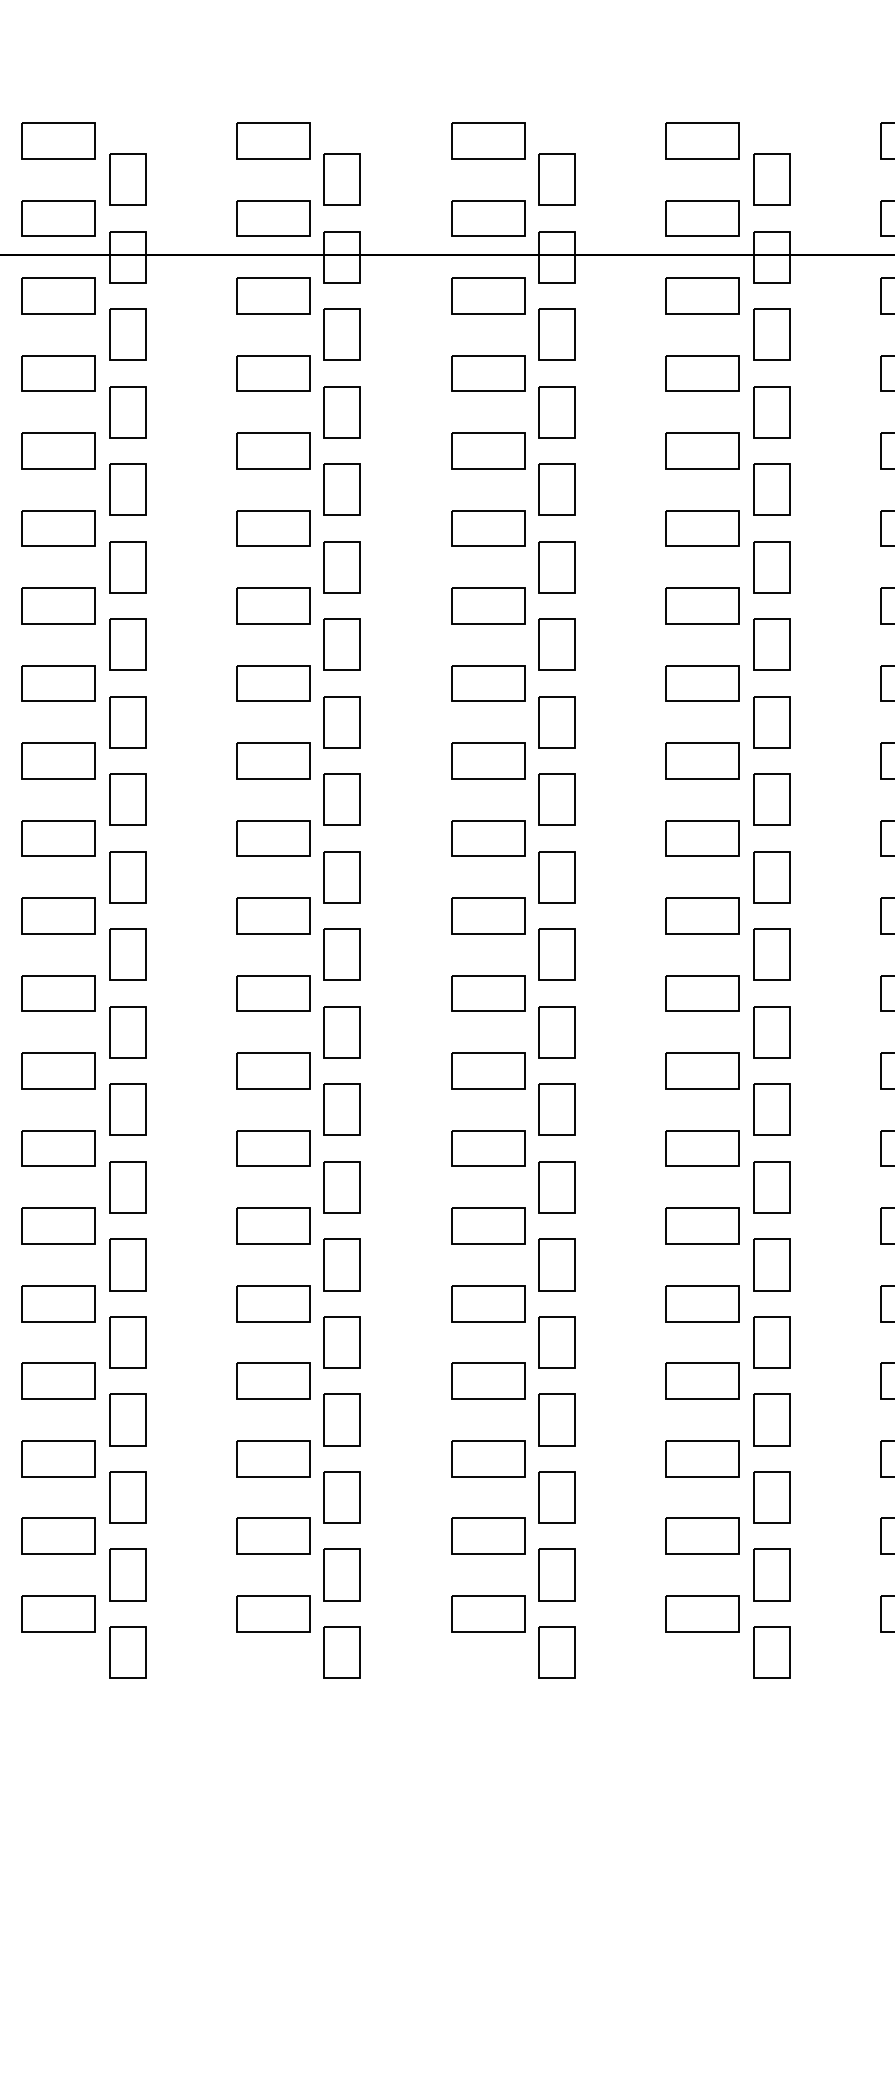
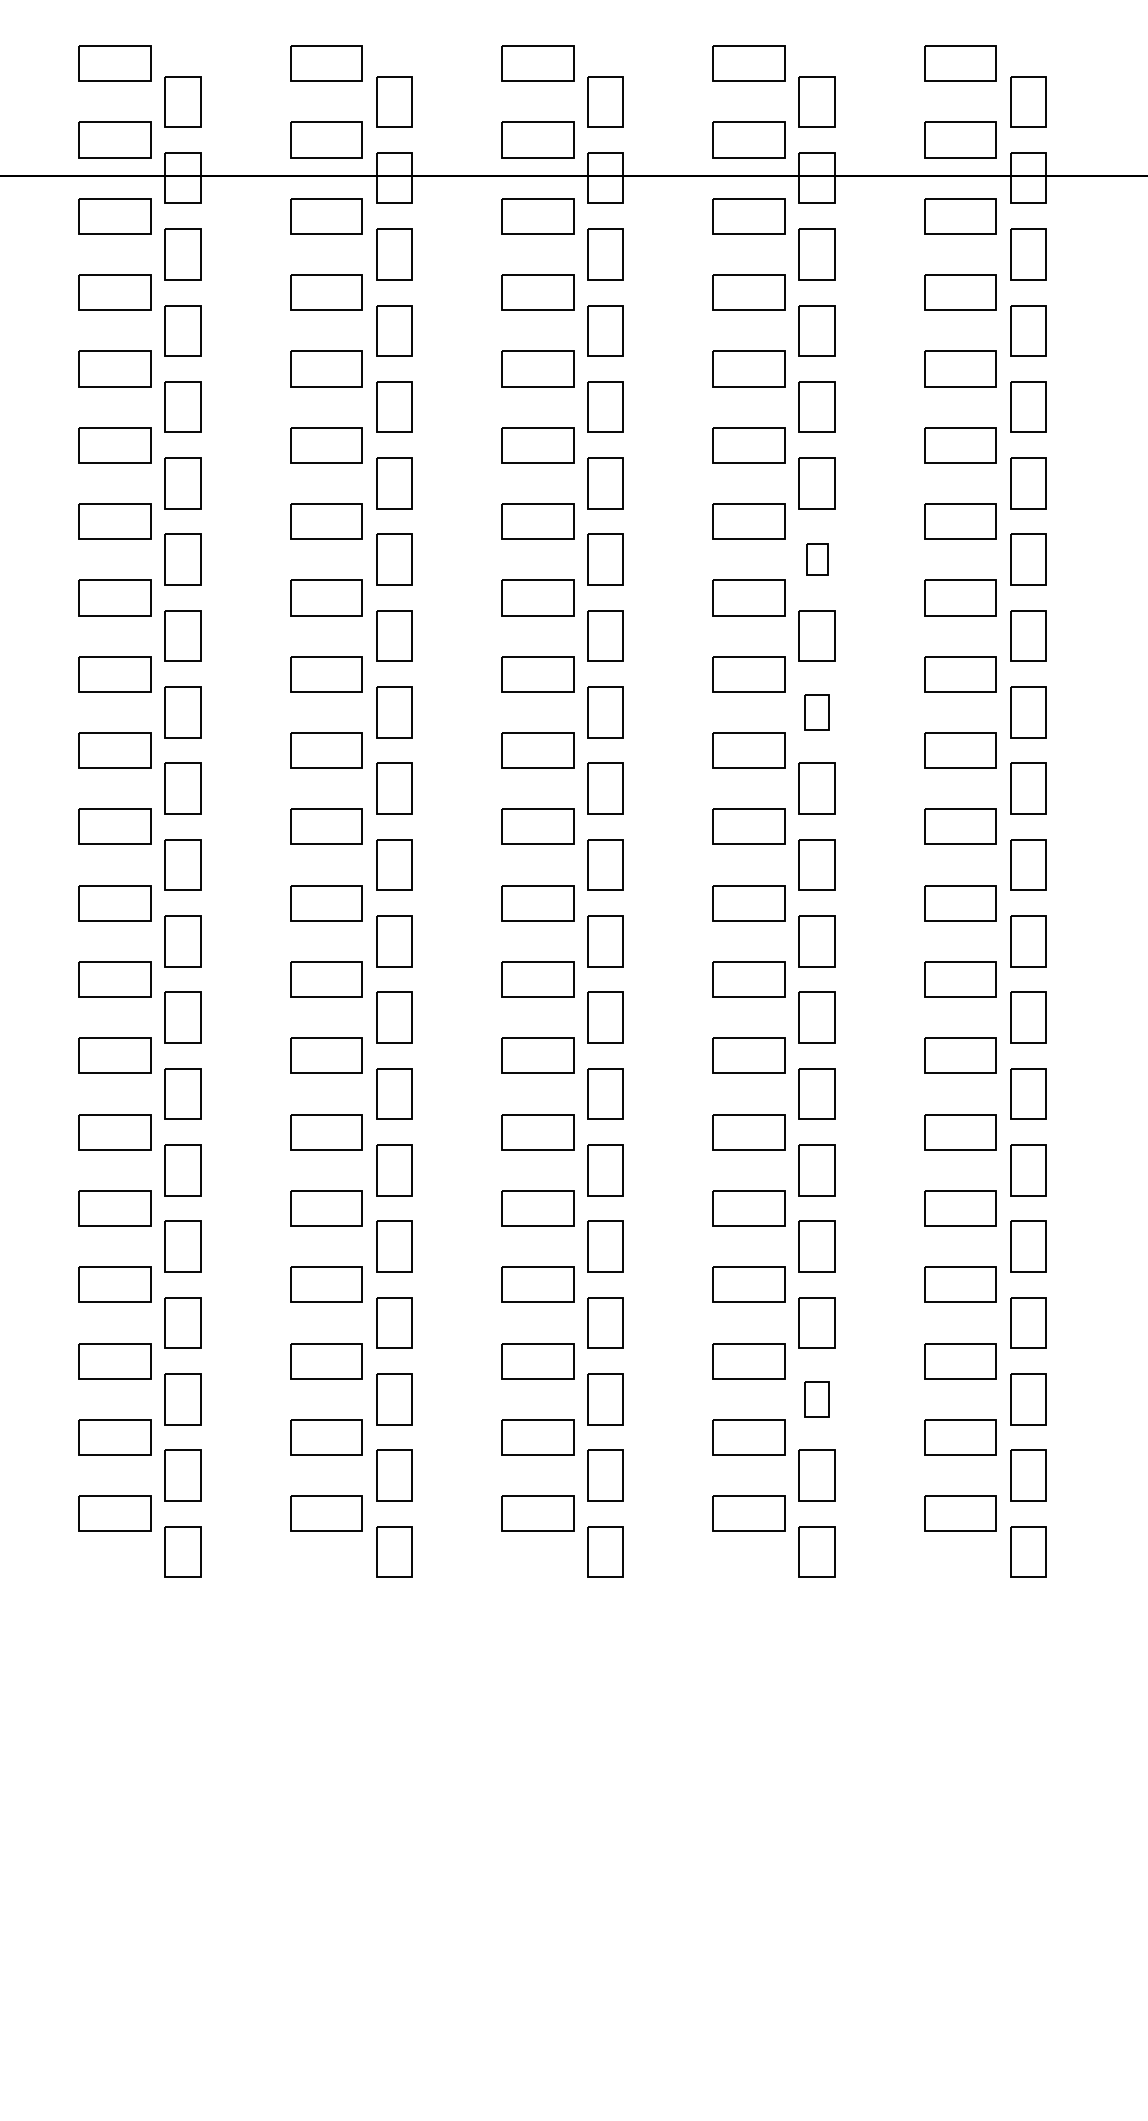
part: (771, 644) -> (816, 559), size x0.6
part: (771, 799) -> (816, 712), size x0.7
part: (771, 1497) -> (816, 1399), size x0.7

